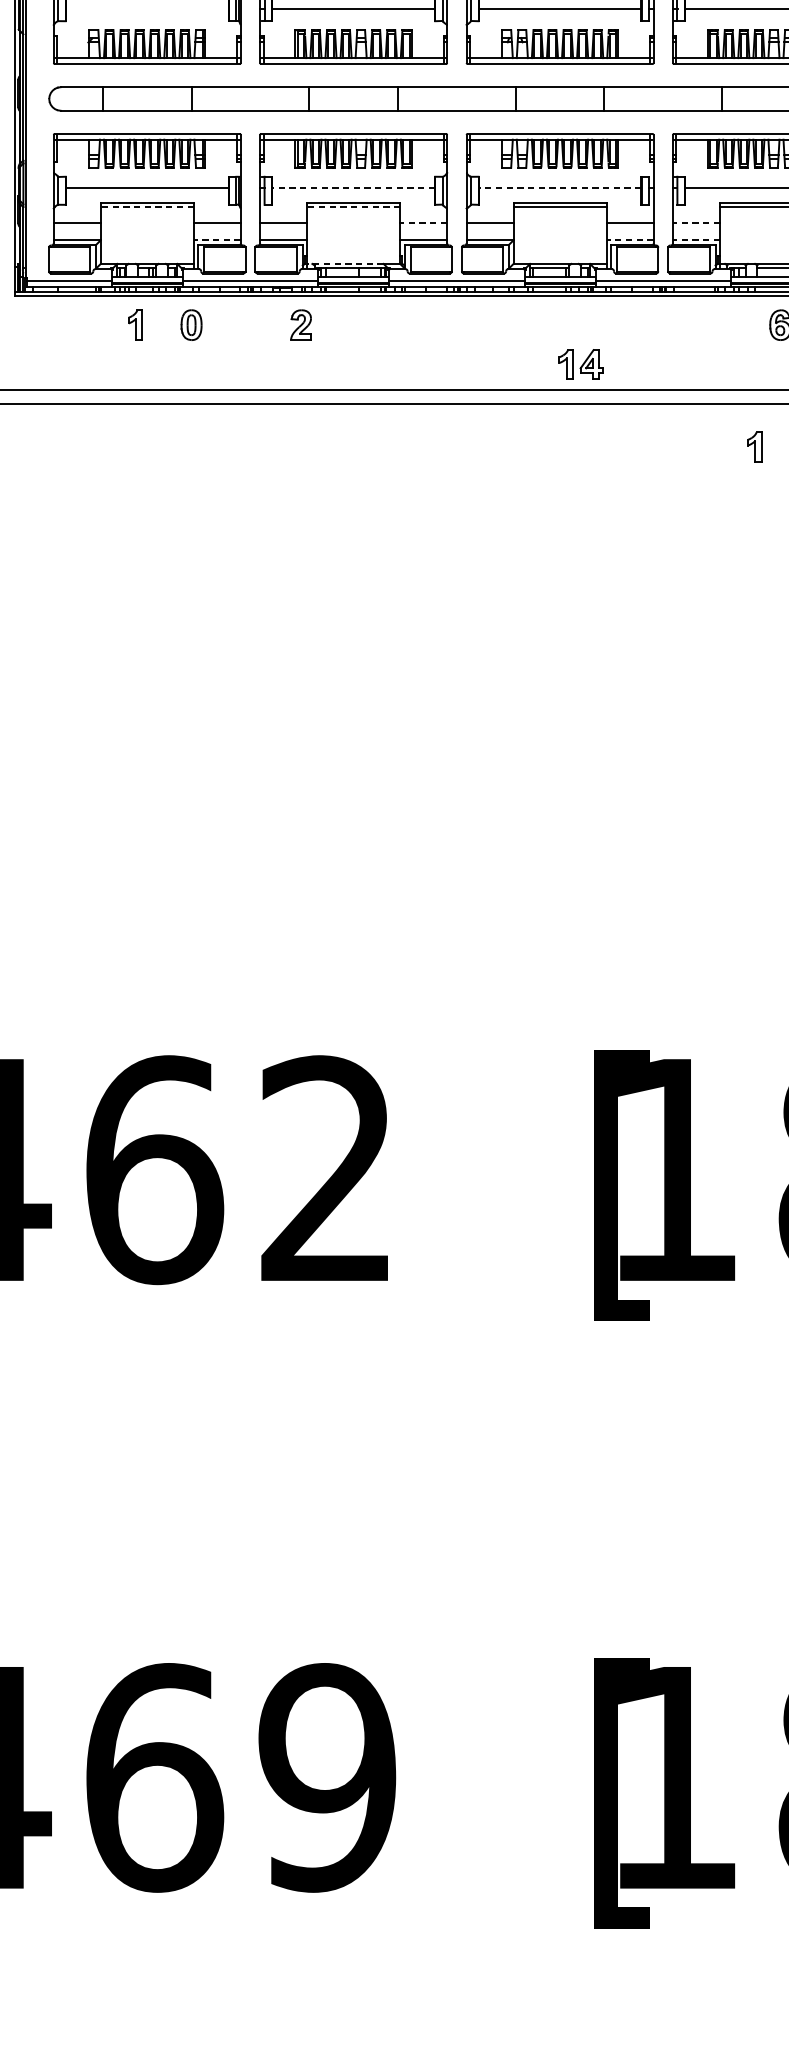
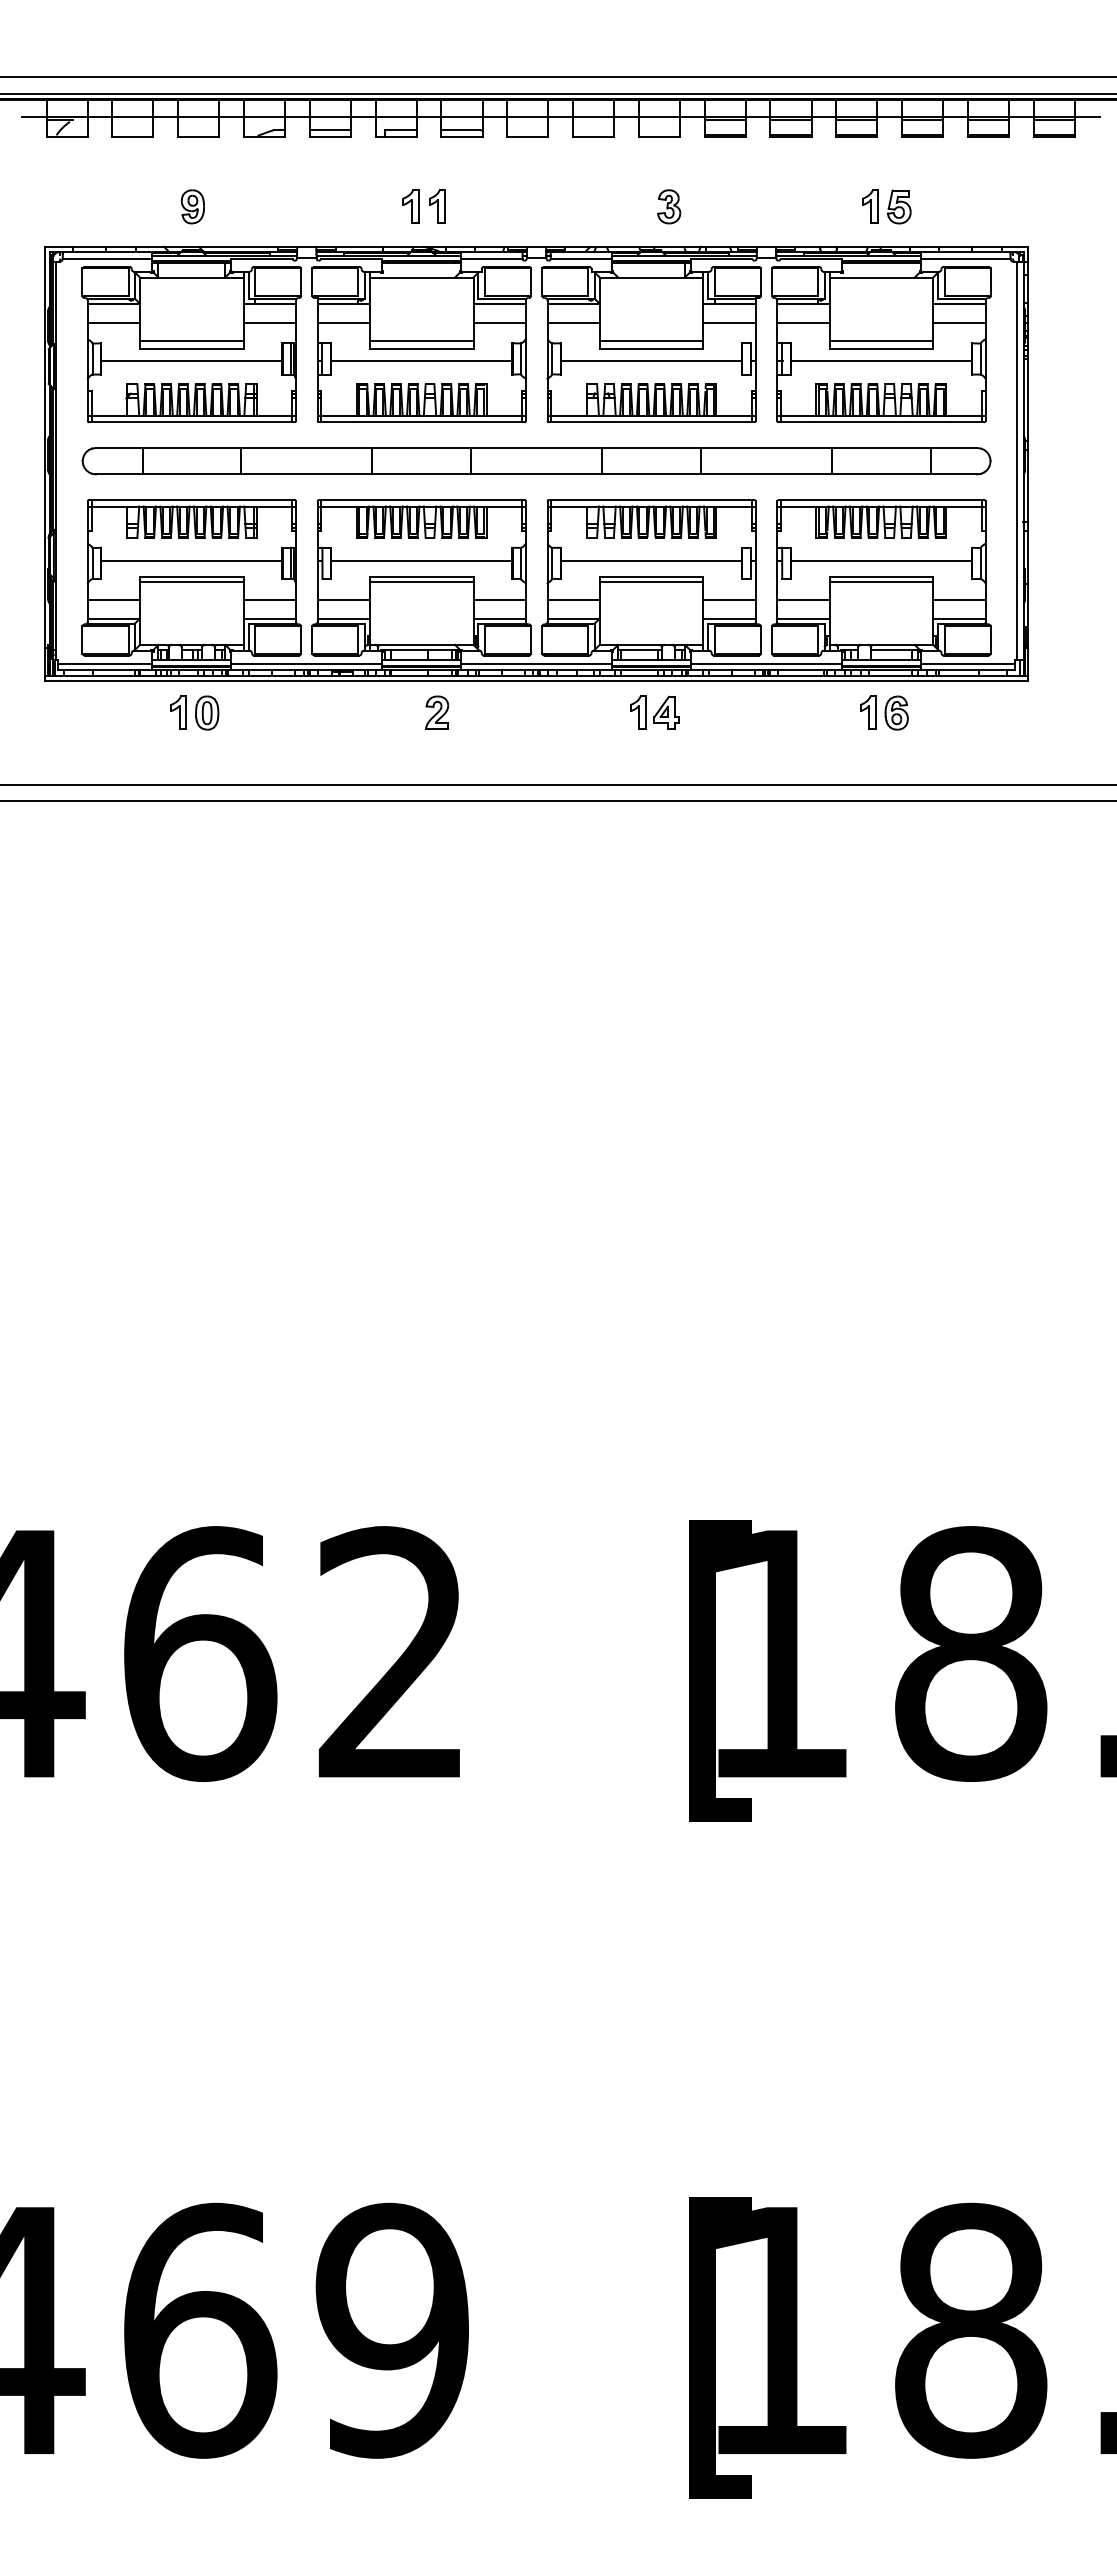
line: (146, 9) -> (191, 361), added
line: (353, 188) -> (421, 560), dashed -> solid
line: (560, 188) -> (651, 560), dashed -> solid
line: (146, 207) -> (191, 581), dashed -> solid
line: (353, 207) -> (421, 581), dashed -> solid
line: (423, 223) -> (499, 599), dashed -> solid
line: (695, 223) -> (802, 599), dashed -> solid
line: (216, 240) -> (269, 618), dashed -> solid
line: (630, 240) -> (729, 618), dashed -> solid
line: (695, 240) -> (802, 618), dashed -> solid
line: (345, 263) -> (412, 644), dashed -> solid
part: (191, 324) -> (207, 712), moved
part: (301, 324) -> (437, 712), moved
part: (580, 364) -> (654, 712), moved
part: (754, 446) -> (868, 712), moved

